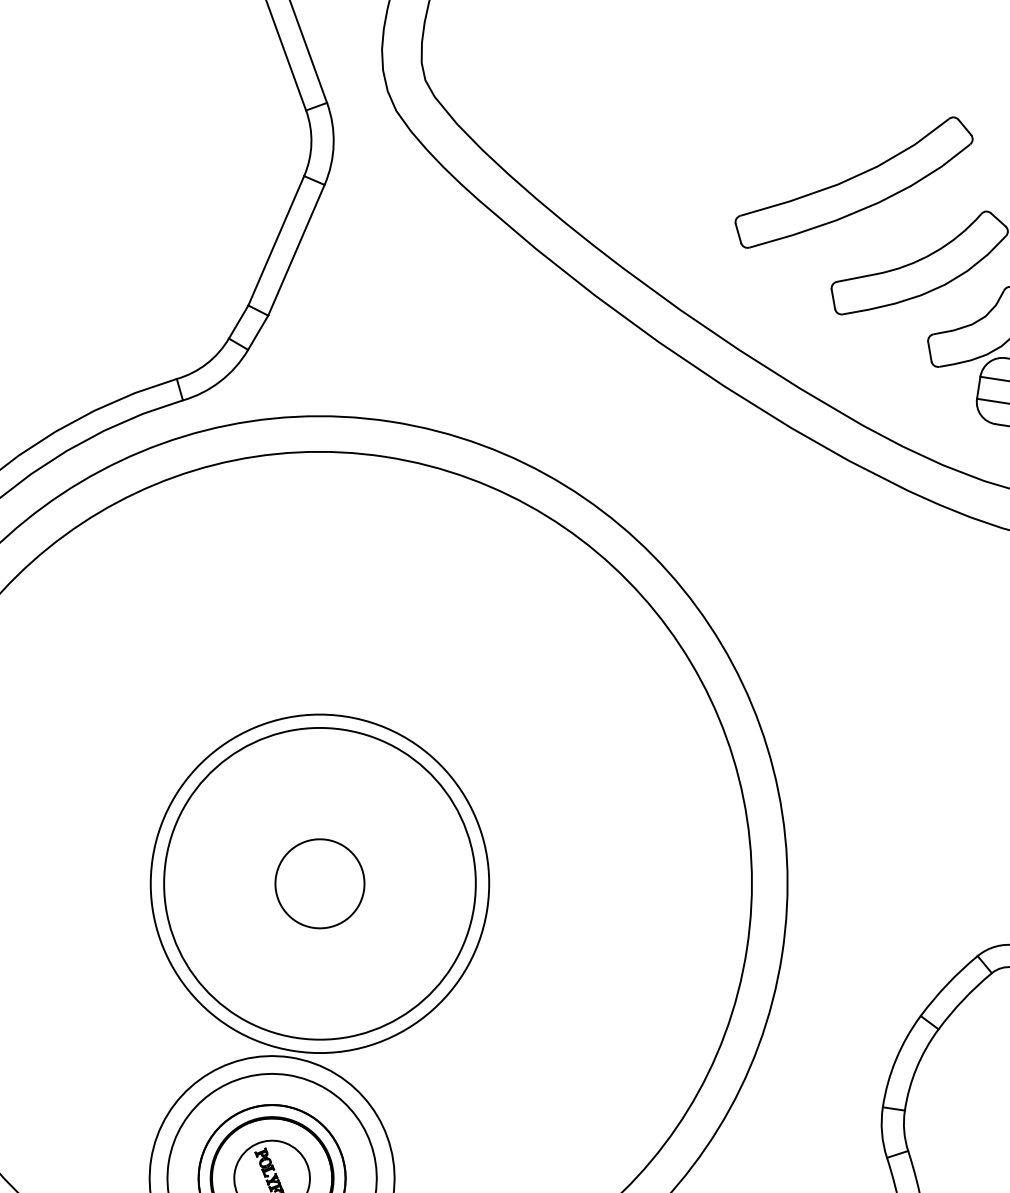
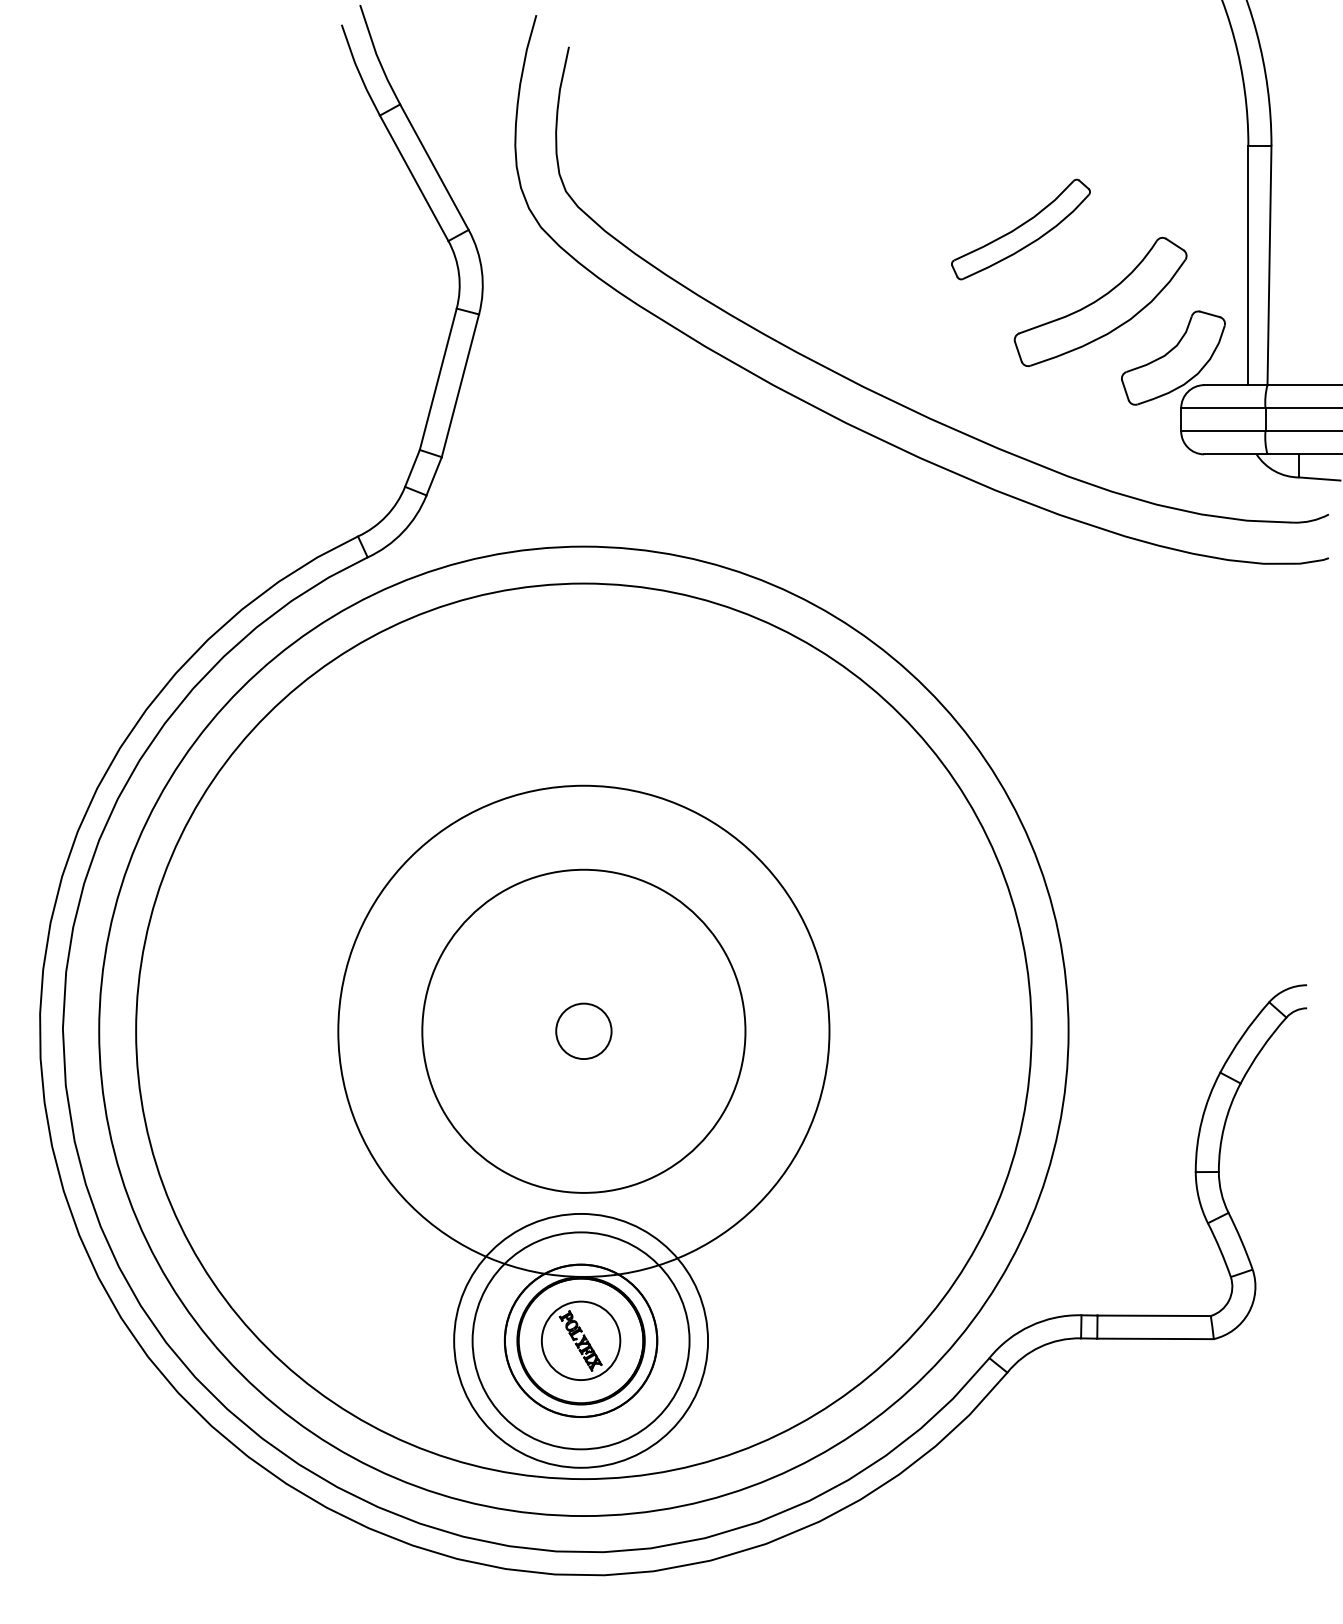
part: (853, 182) -> (1020, 229), size x0.6
circle: (319, 882) -> (583, 1030), size x1.4
circle: (319, 883) -> (583, 1031), size x0.6

